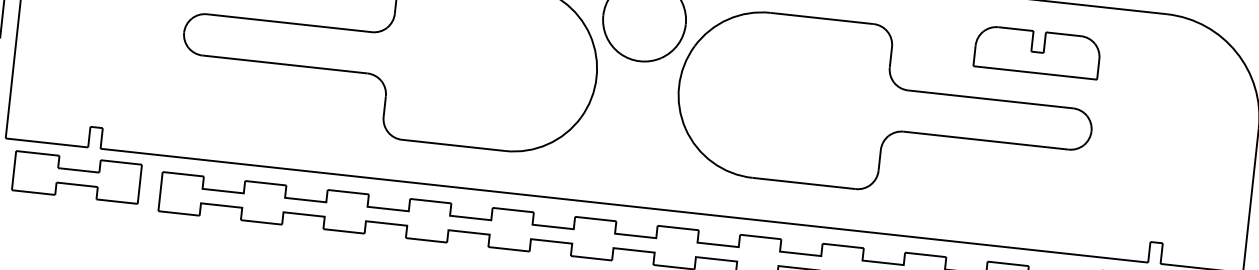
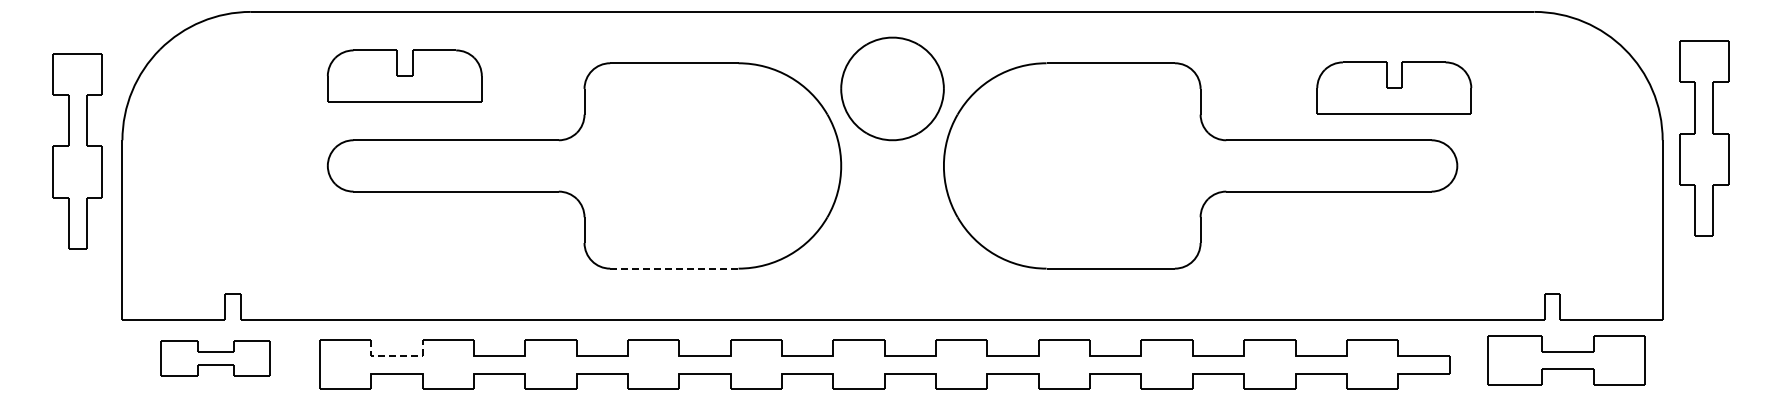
part: (1037, 51) -> (1394, 87), moved
line: (453, 145) -> (674, 268), solid -> dashed
part: (77, 177) -> (215, 358), size x0.7
line: (223, 191) -> (397, 355), solid -> dashed

